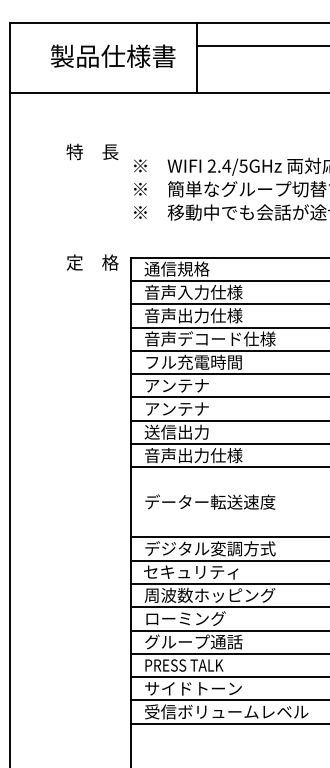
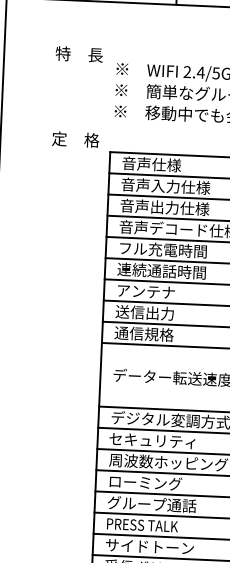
text: (92, 262) -> (75, 139), moved
text: (176, 268) -> (151, 163), 通信規格 -> 音声仕様
text: (192, 385) -> (161, 270), アンテナ -> 連続通話時間
text: (193, 455) -> (159, 334), 音声出力仕様 -> 通信規格

